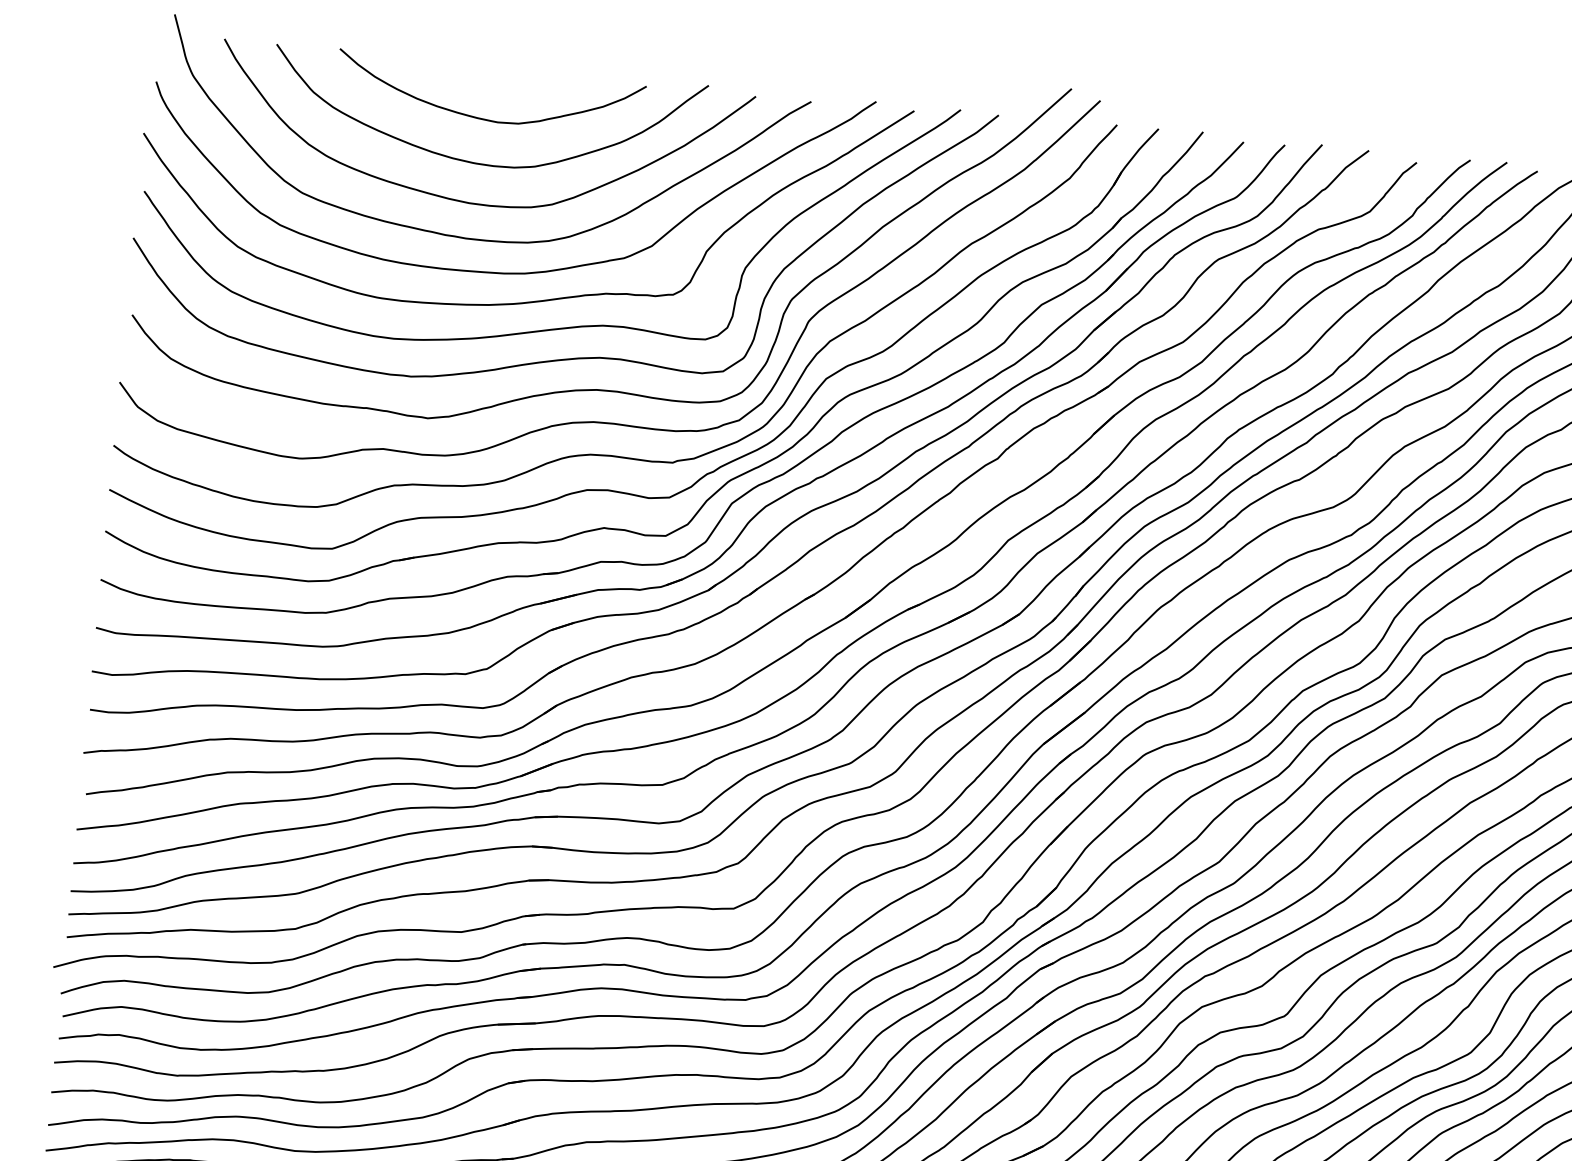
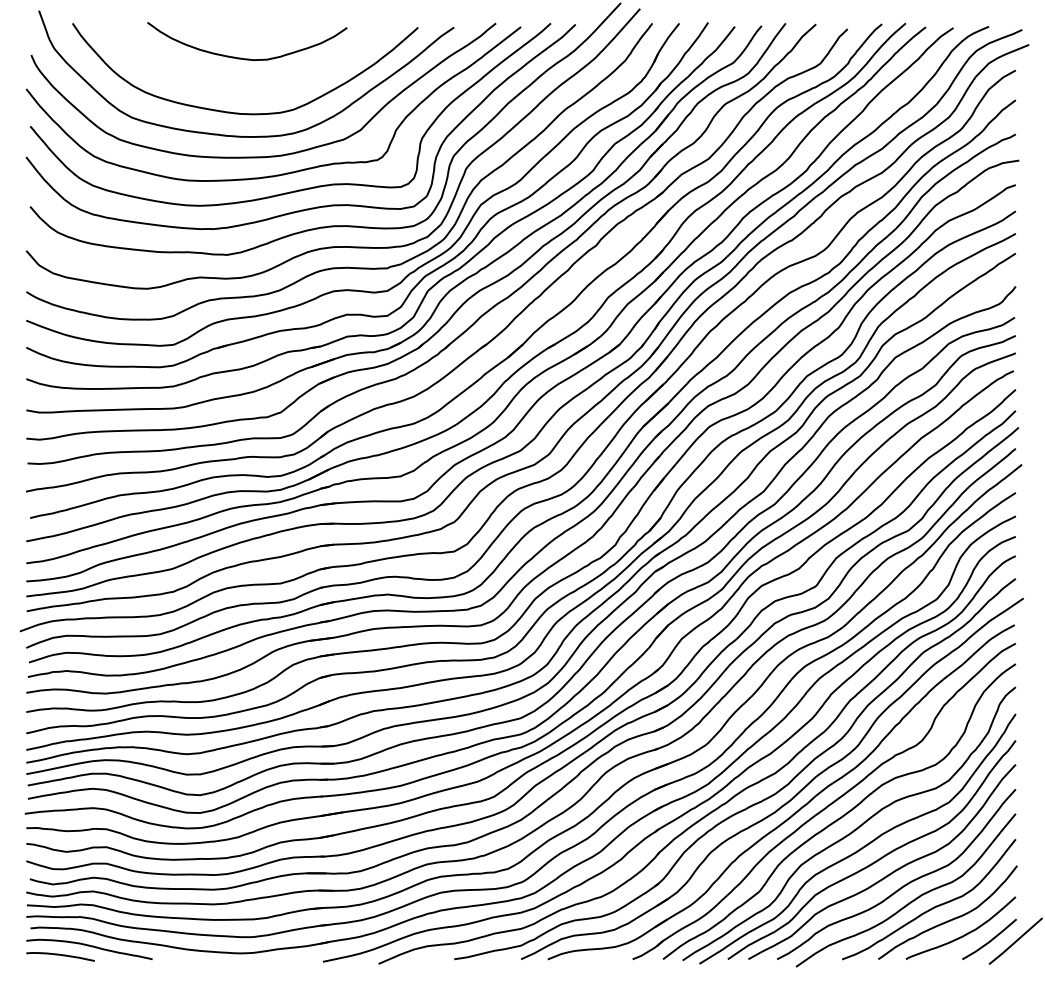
curve: (473, 161) -> (240, 86), removed

